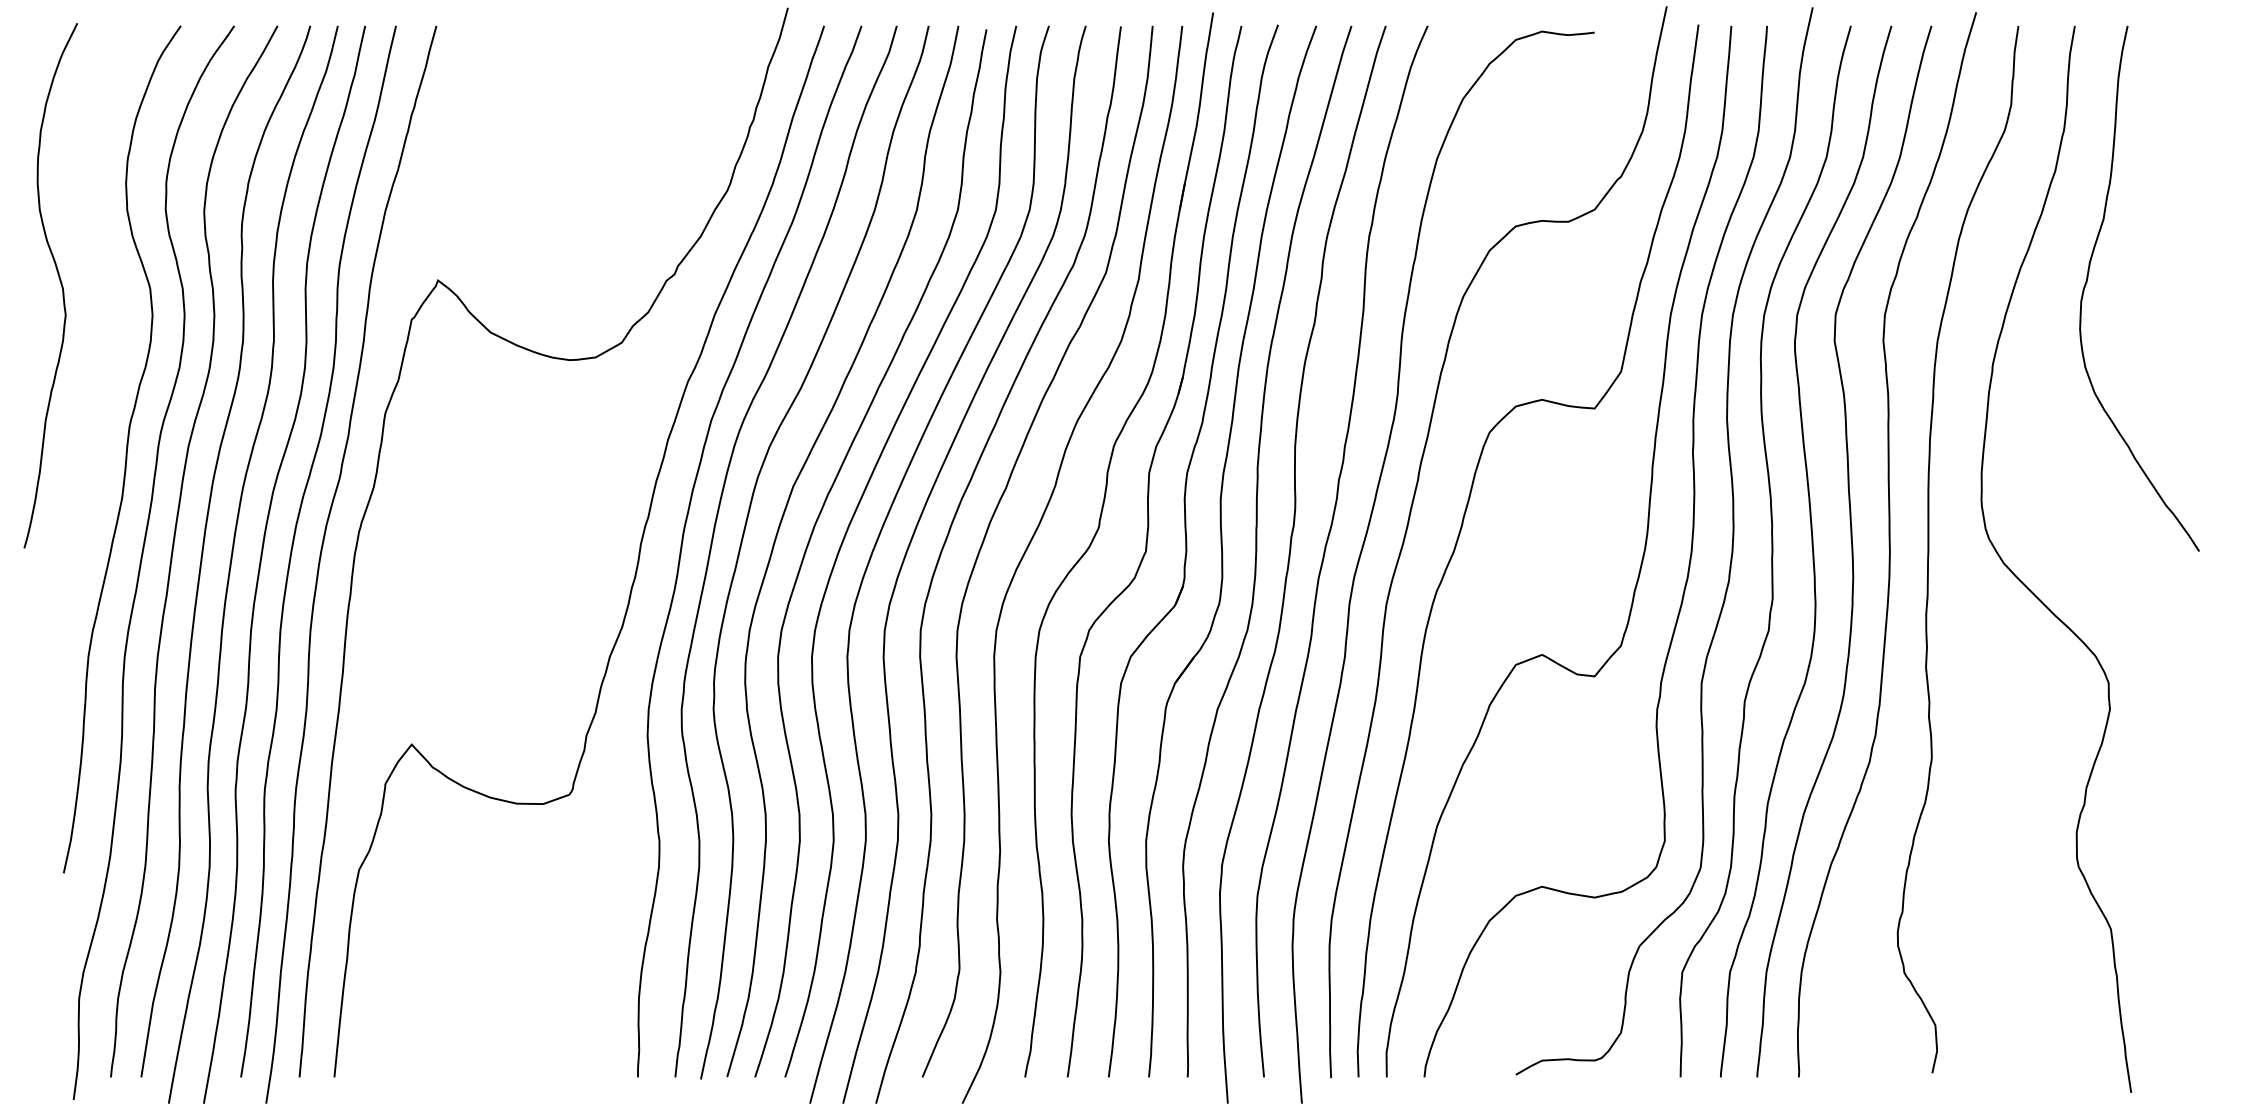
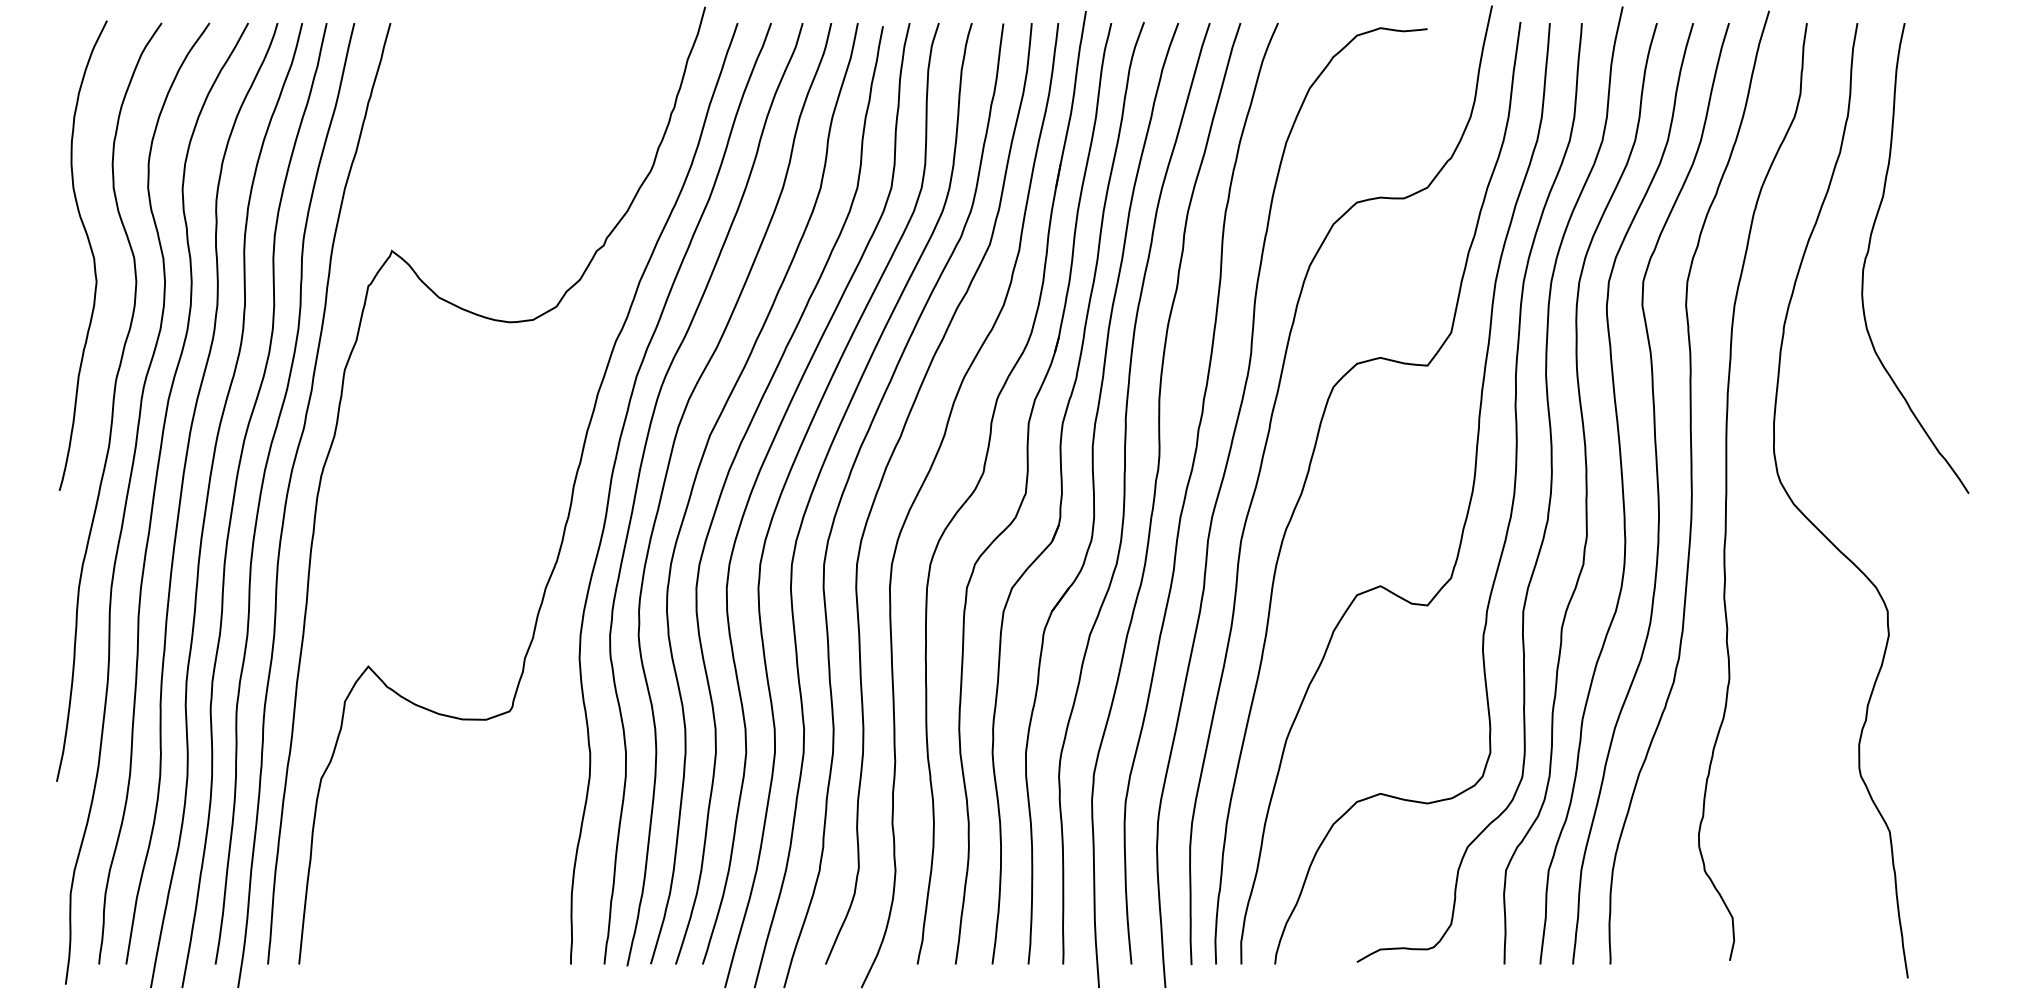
curve: (60, 283) -> (91, 253), moved

